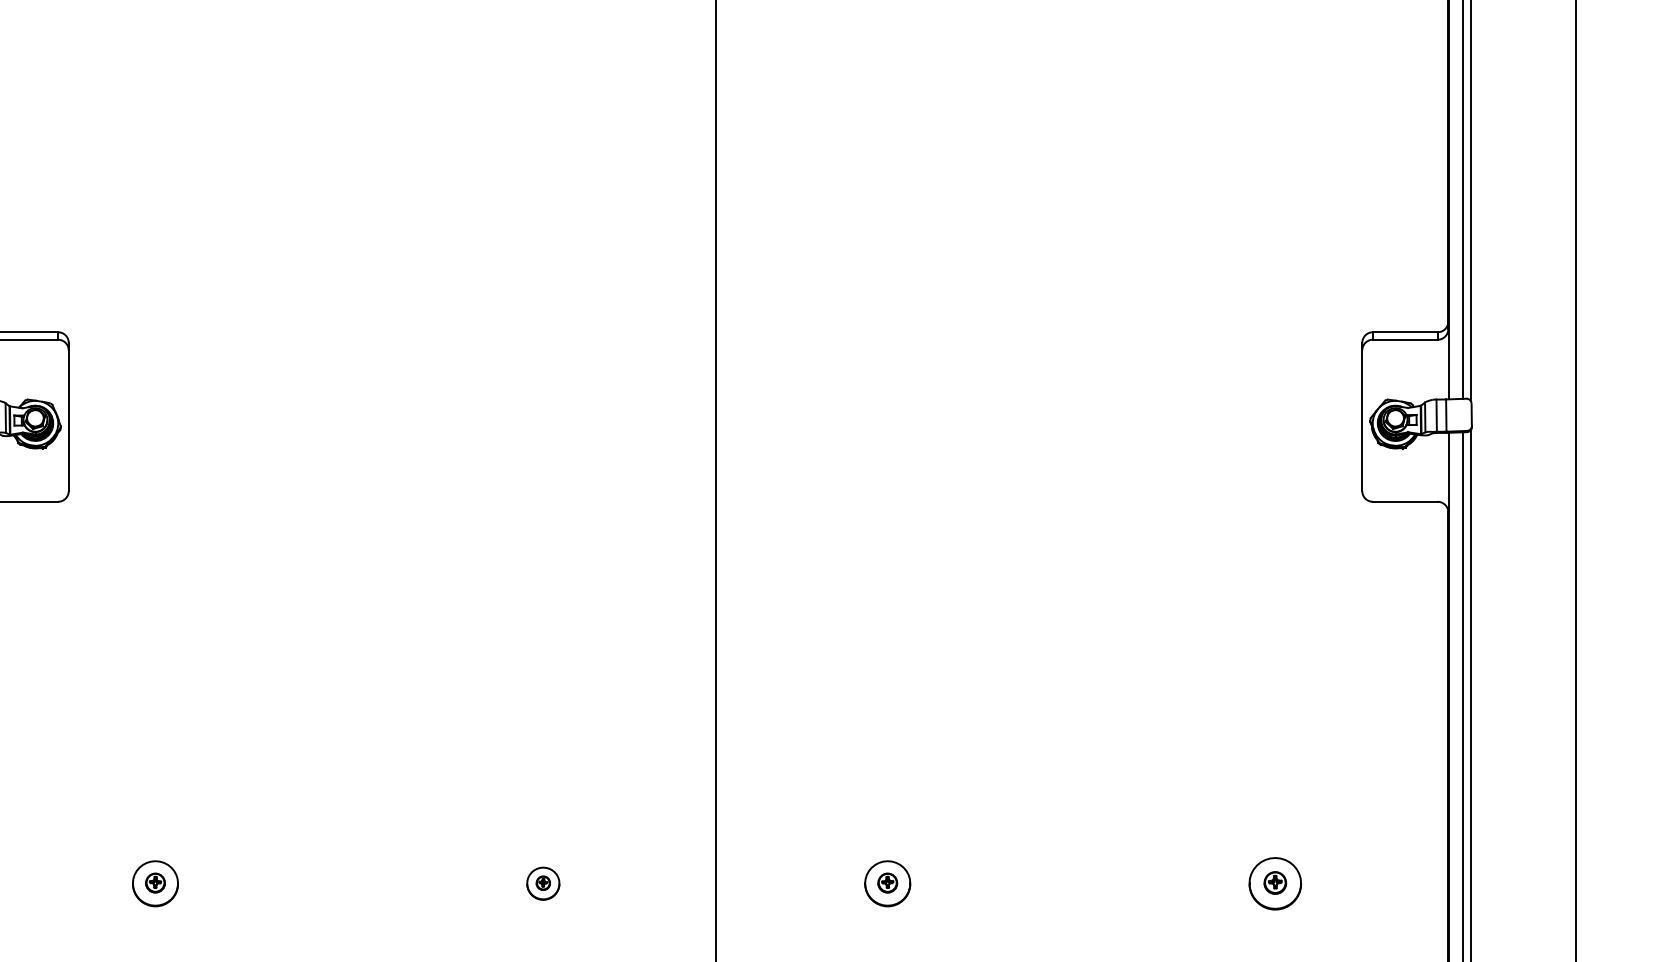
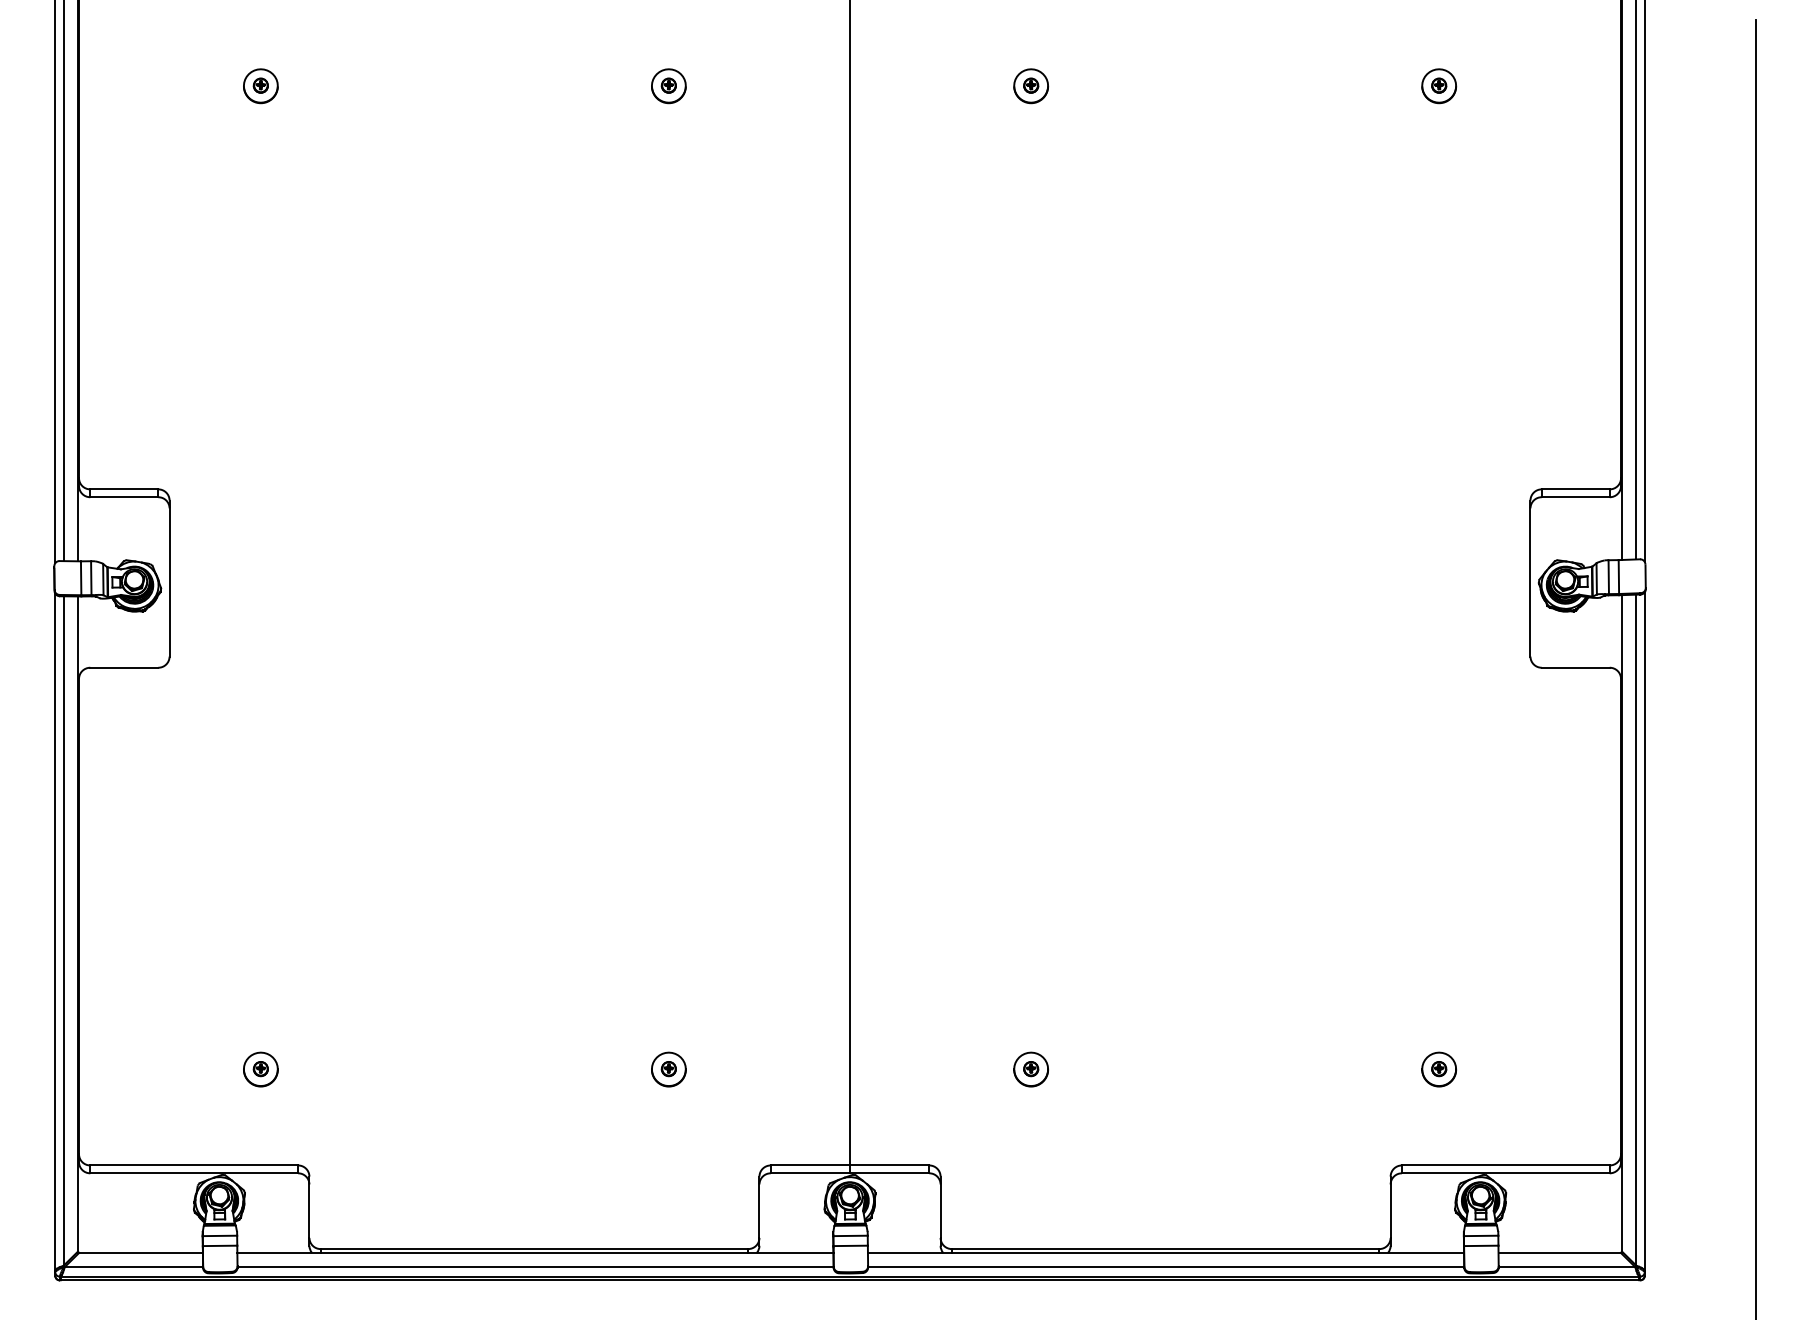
part: (155, 883) -> (260, 1069), size x0.71
part: (887, 883) -> (1030, 1069), size x0.71
part: (1275, 883) -> (1439, 1069), size x0.62

